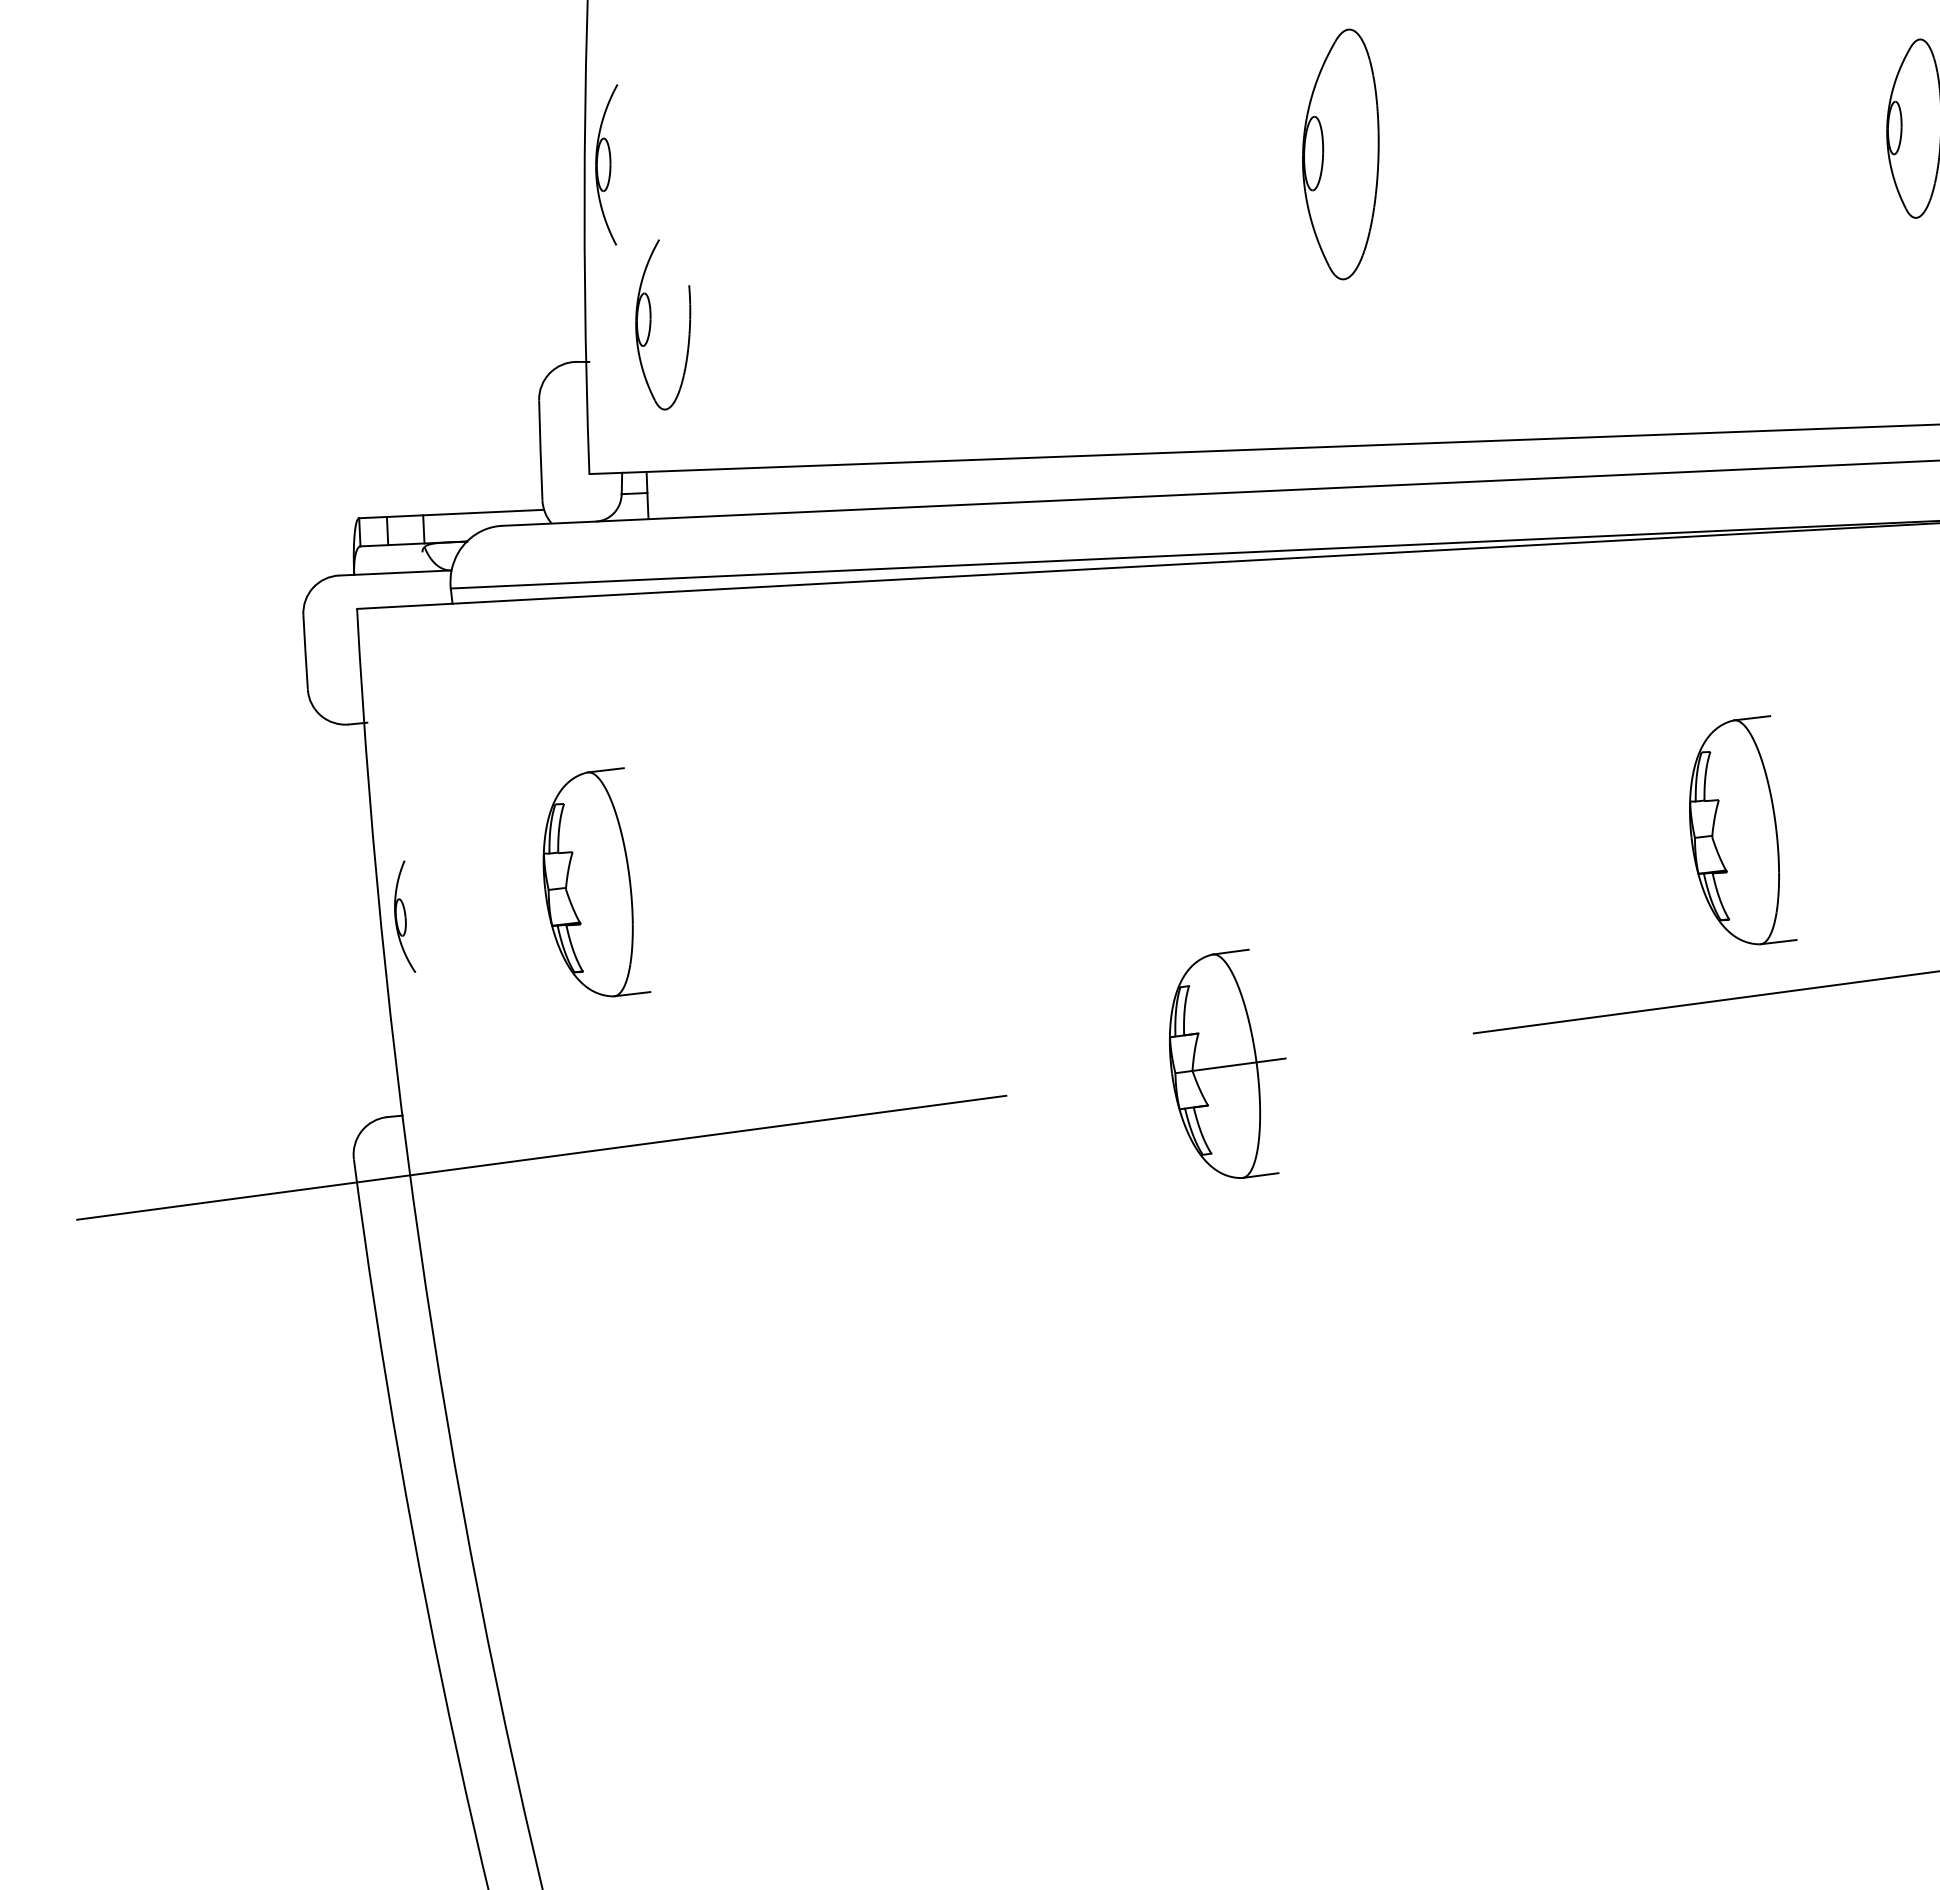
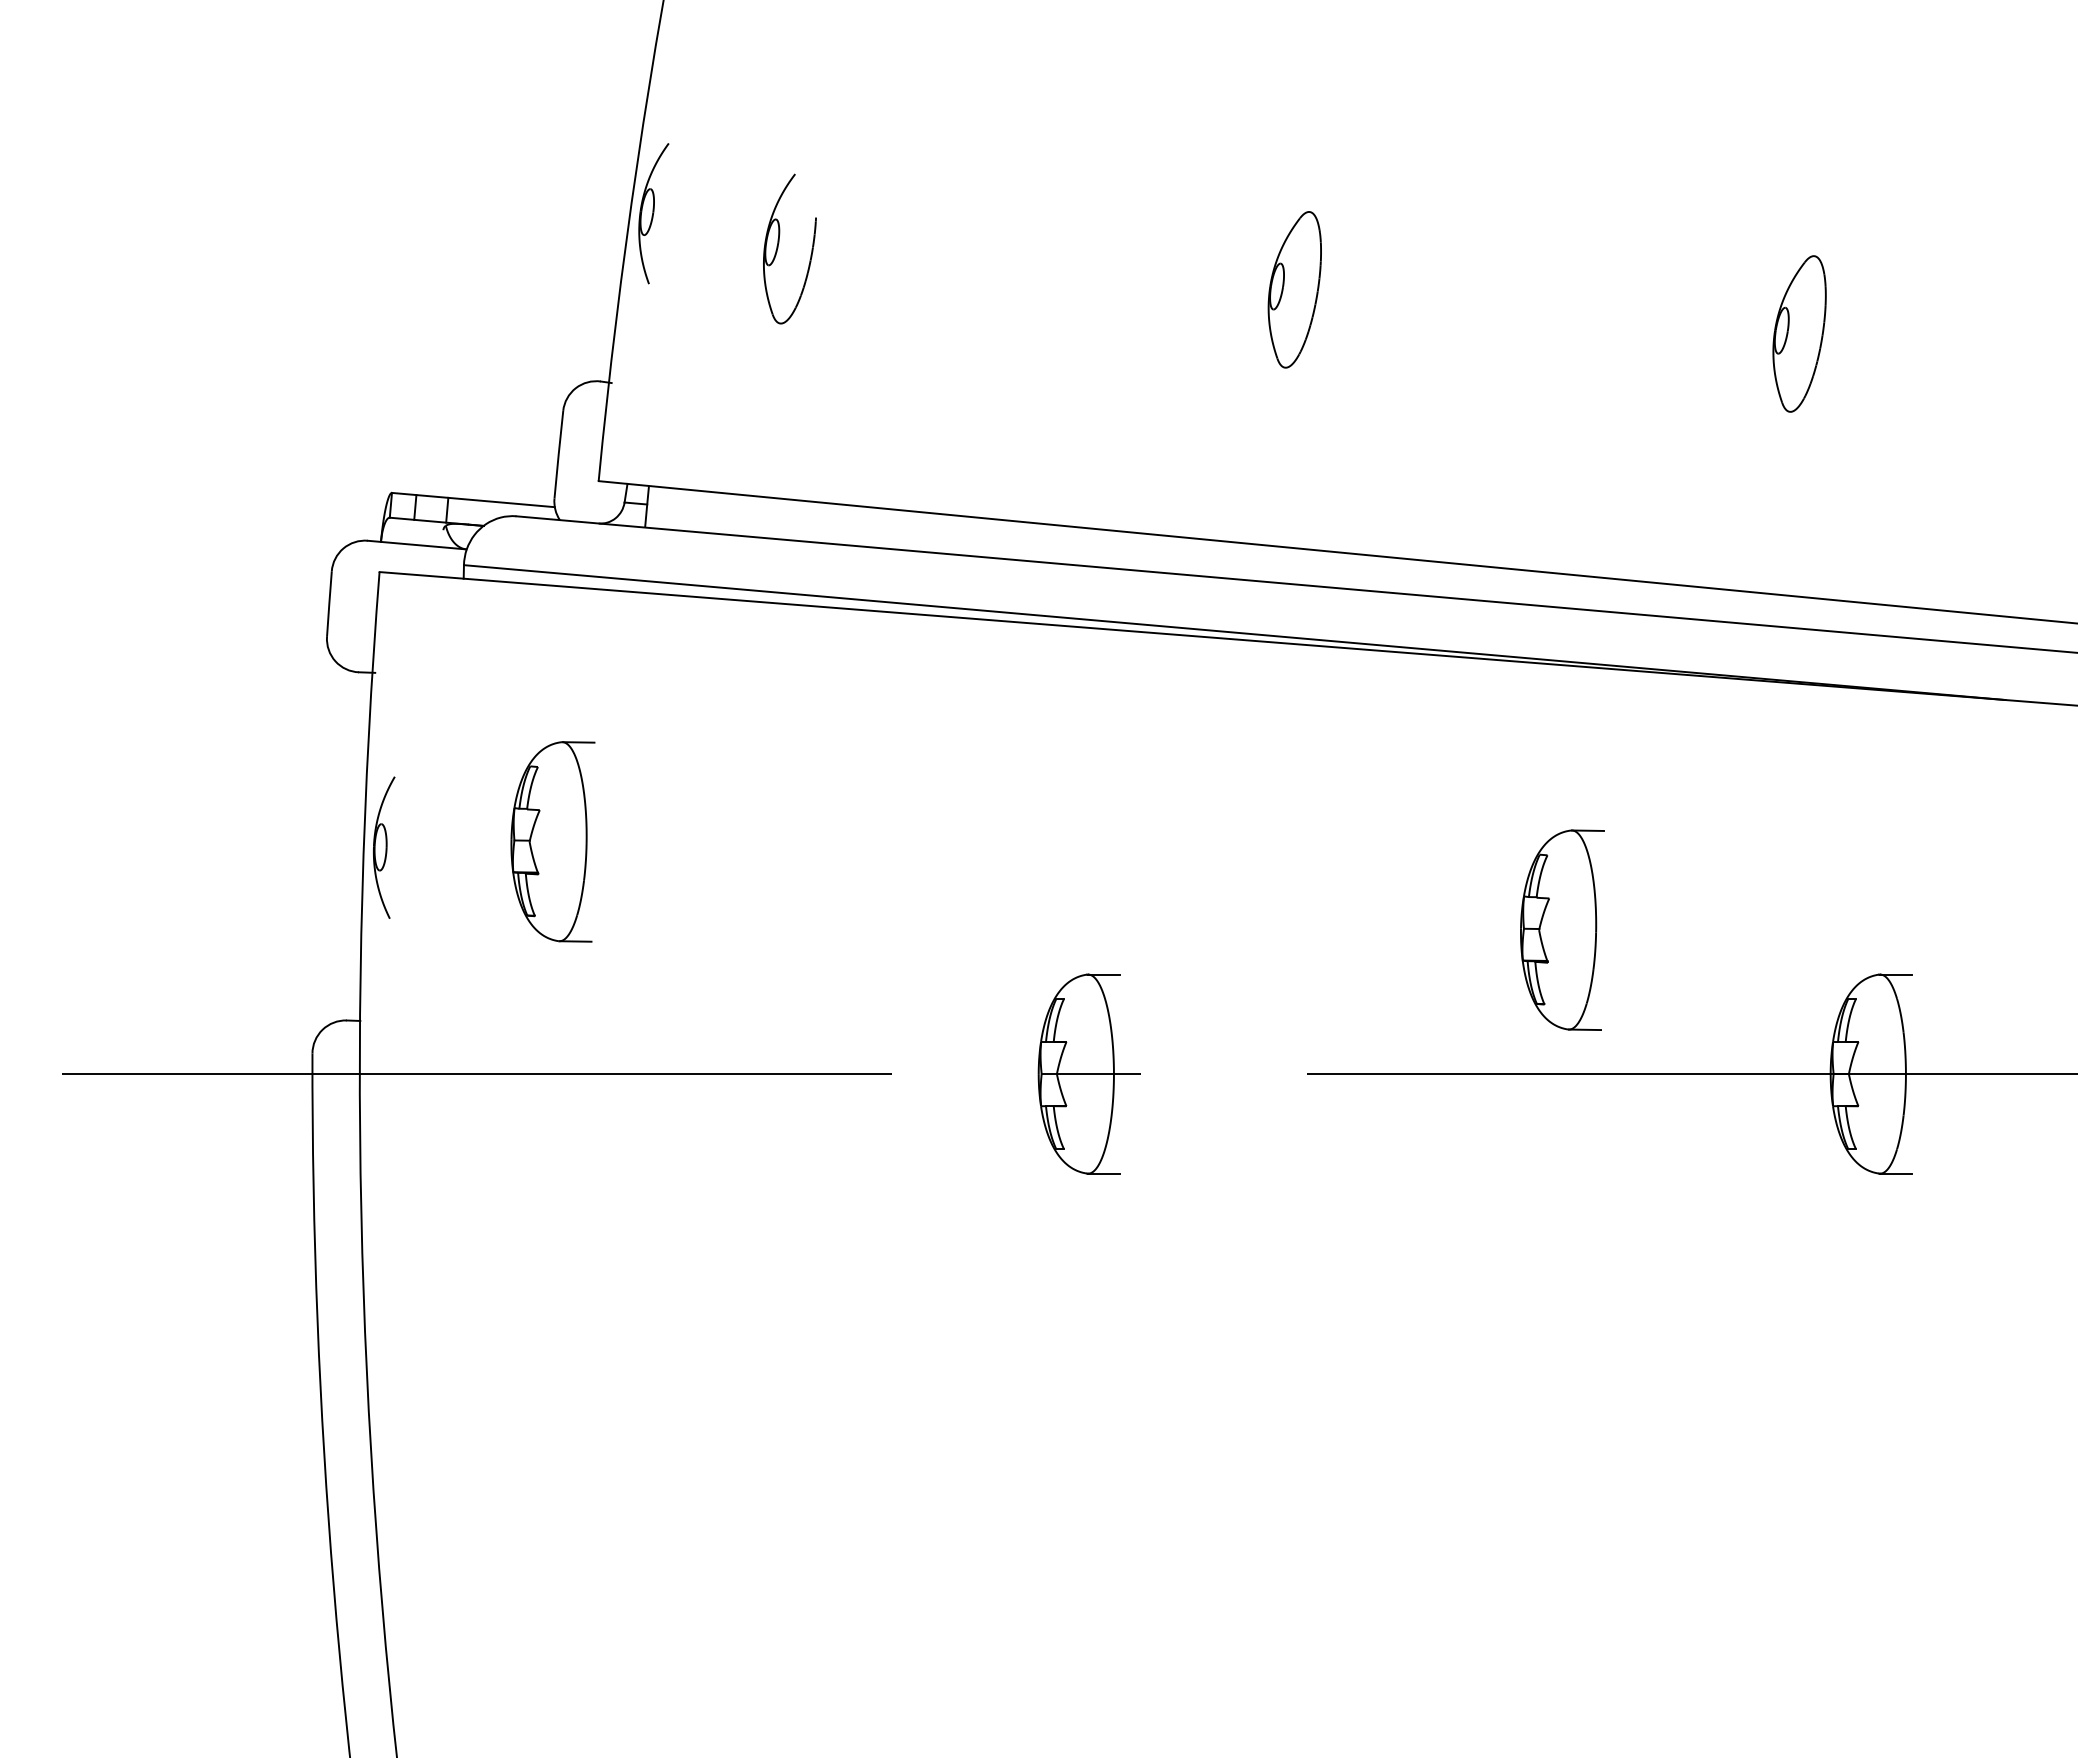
part: (1341, 154) -> (1294, 289), size x0.71
part: (651, 325) -> (778, 248), moved
part: (403, 917) -> (384, 847), size x1.43

